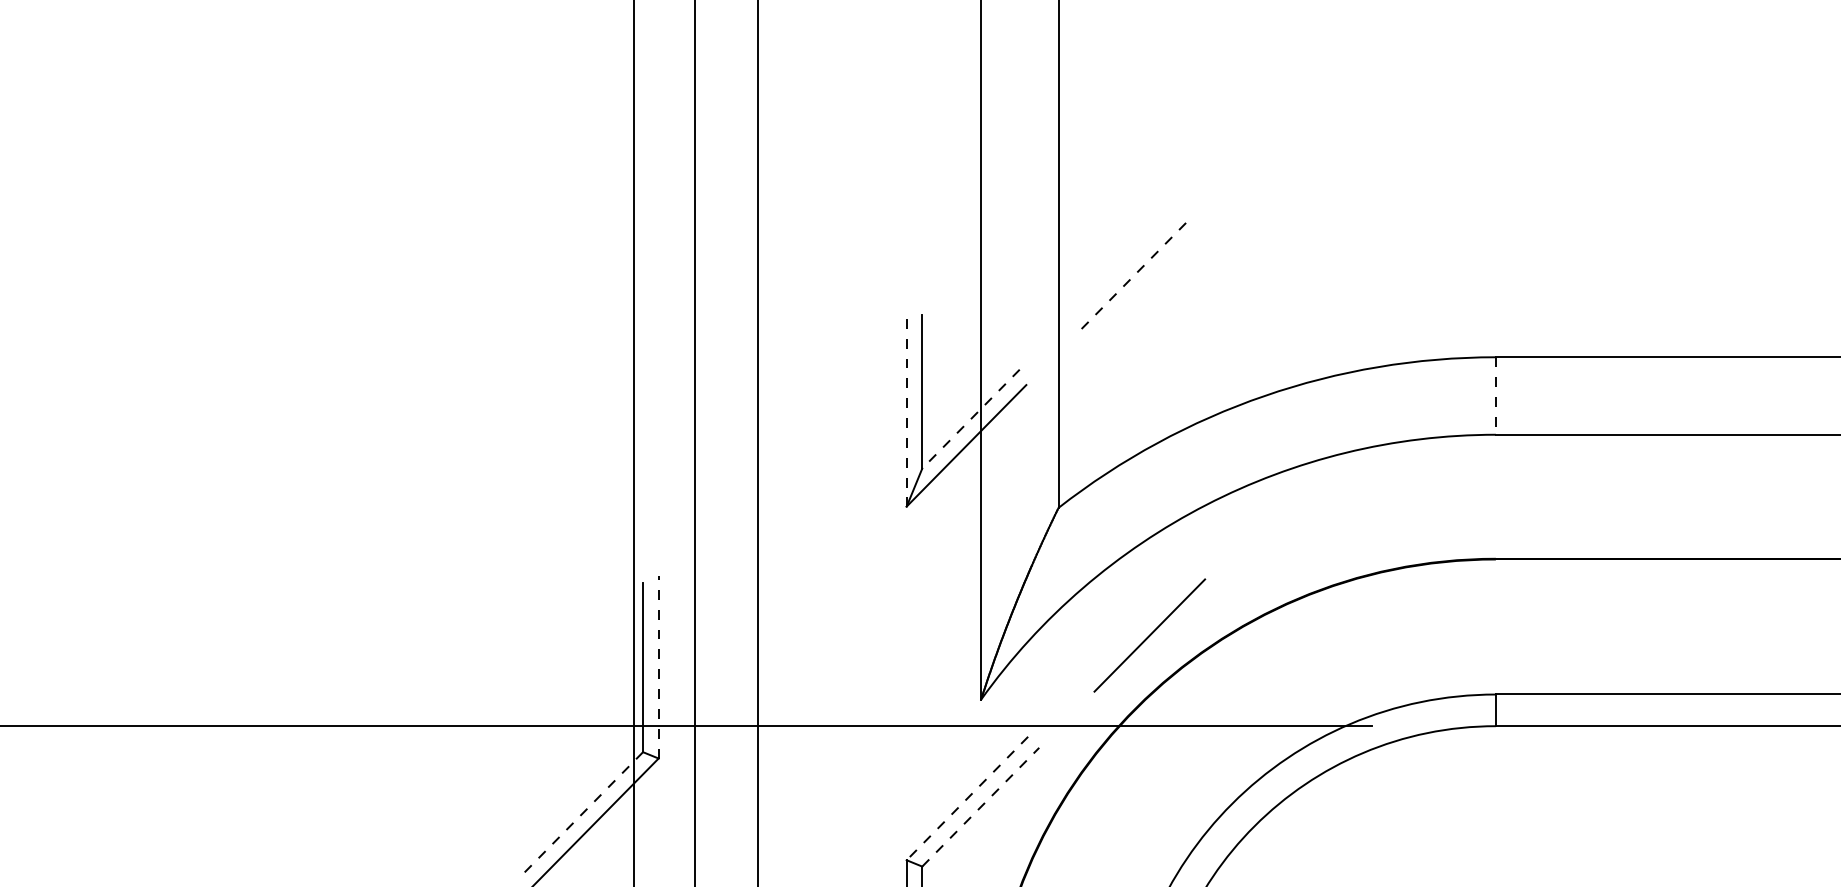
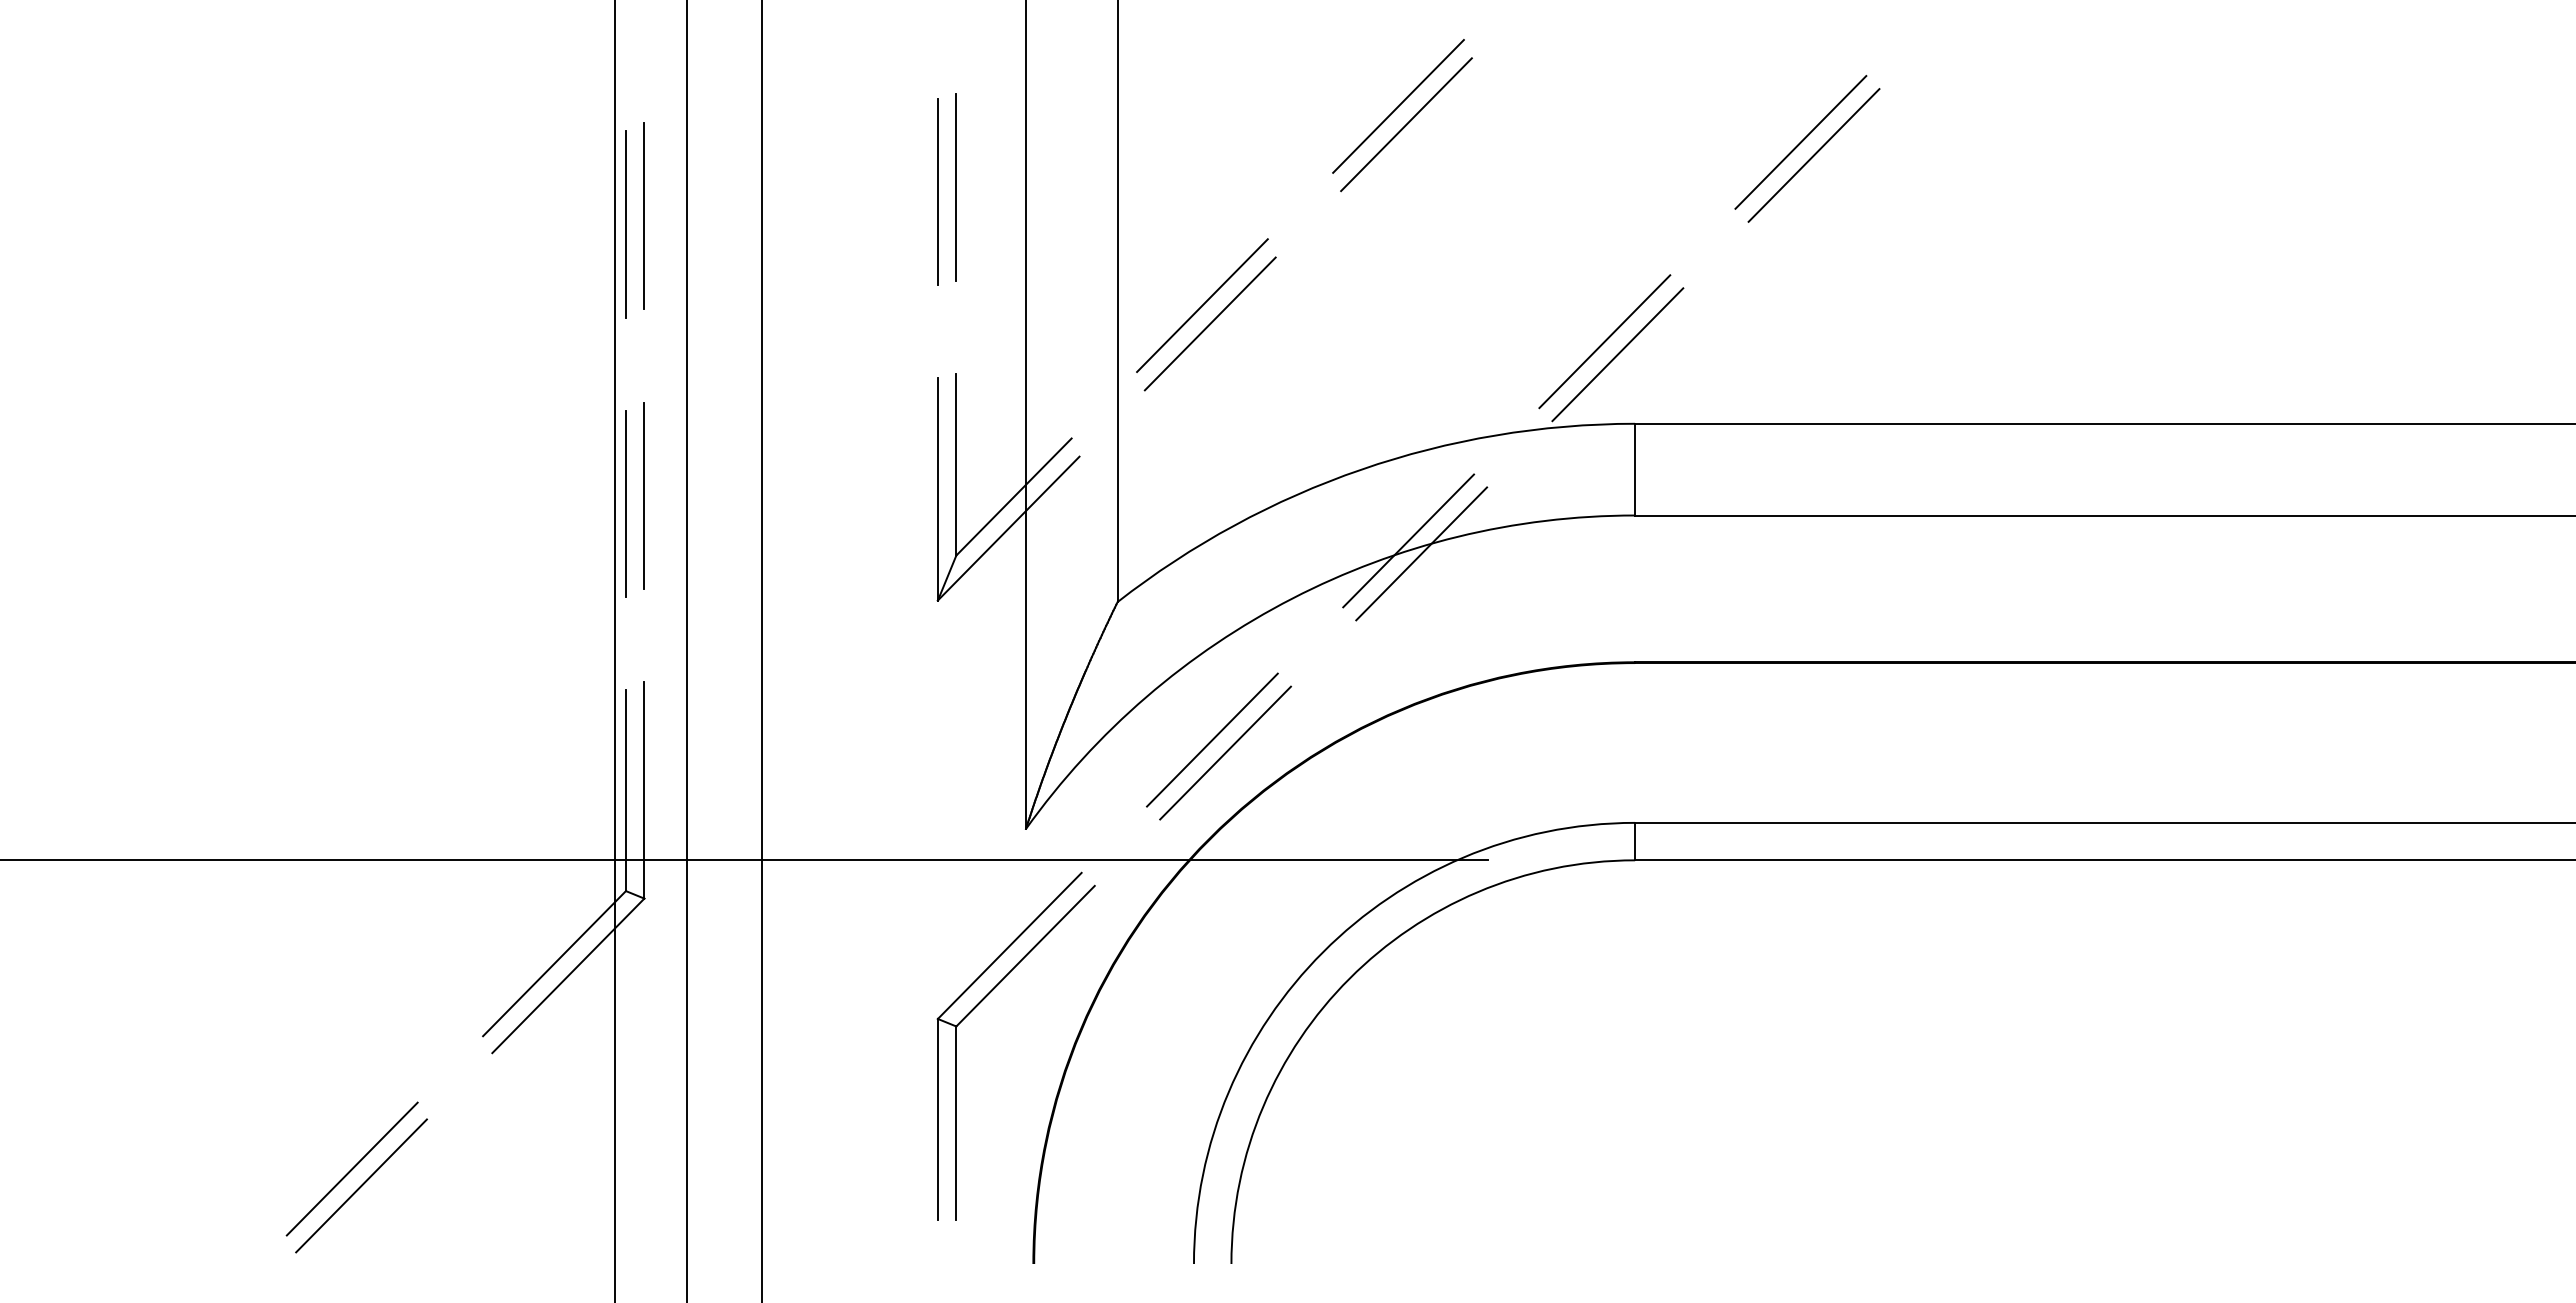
line: (1295, 88) -> (1398, 105), added
line: (1302, 104) -> (1406, 124), added
line: (1635, 119) -> (1800, 142), added
line: (1646, 130) -> (1813, 155), added
line: (922, 157) -> (956, 187), added
line: (906, 160) -> (937, 191), added
line: (658, 182) -> (644, 216), added
line: (642, 188) -> (625, 224), added
line: (1130, 257) -> (1202, 305), added
line: (1137, 272) -> (1210, 323), dashed -> solid
line: (1470, 287) -> (1604, 341), added
line: (1481, 298) -> (1617, 354), added
line: (1496, 395) -> (1635, 469), dashed -> solid
line: (906, 412) -> (937, 489), dashed -> solid
line: (658, 417) -> (644, 495), added
line: (970, 419) -> (1013, 497), dashed -> solid
line: (642, 424) -> (625, 503), added
line: (1304, 455) -> (1408, 540), added
line: (1315, 466) -> (1421, 553), added
line: (1138, 624) -> (1212, 739), added
line: (658, 666) -> (644, 789), dashed -> solid
line: (967, 798) -> (1009, 946), dashed -> solid
line: (980, 807) -> (1025, 956), dashed -> solid
line: (582, 813) -> (554, 963), dashed -> solid

